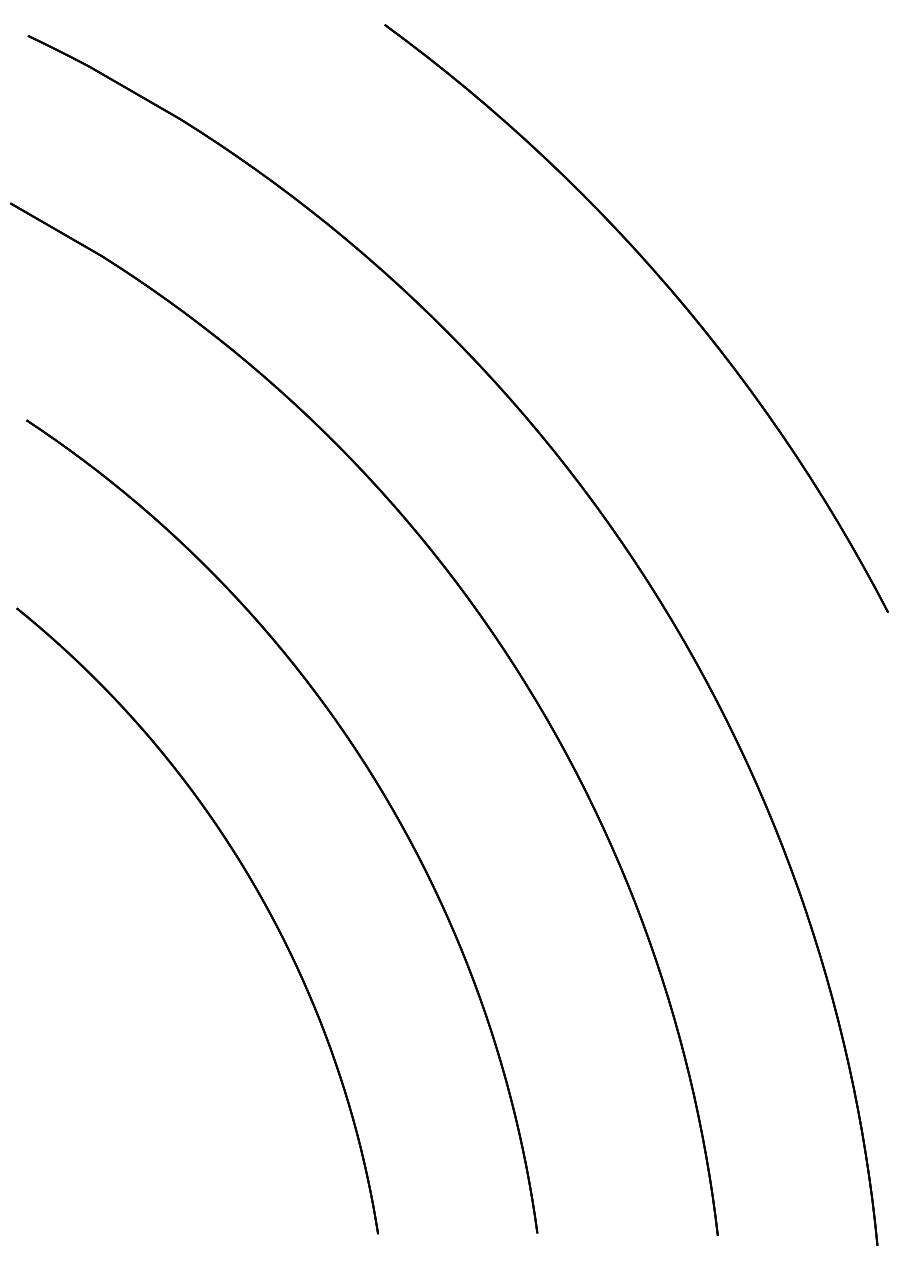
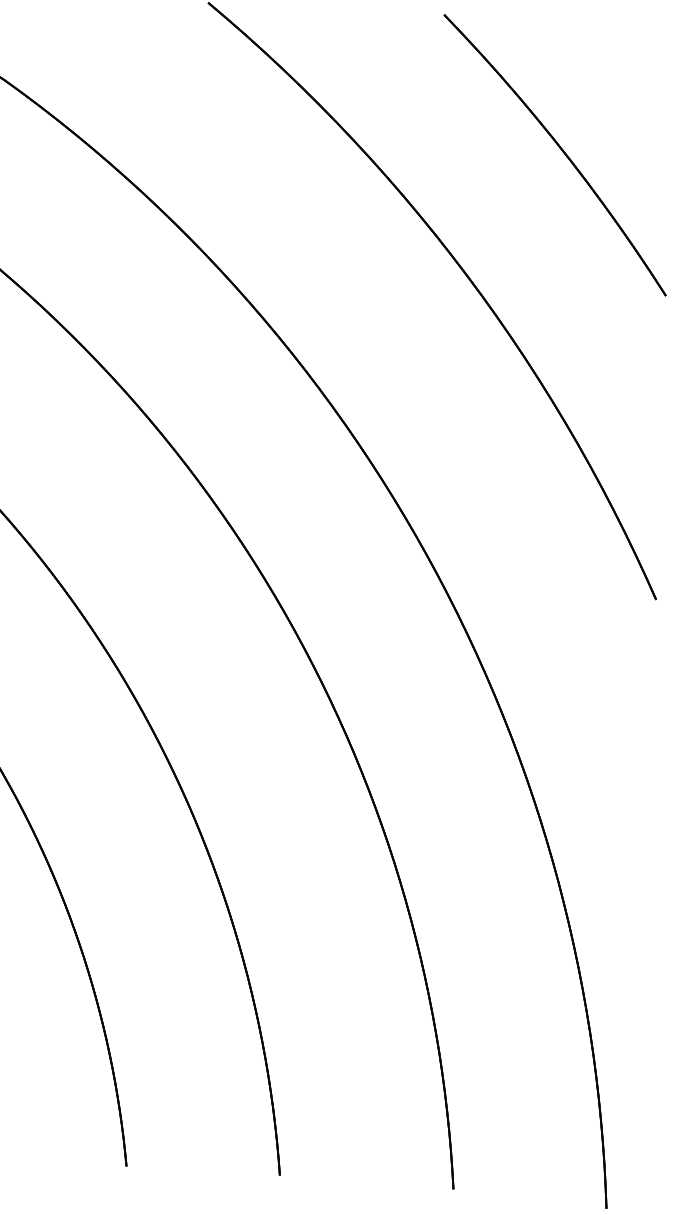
part: (758, 152) -> (560, 148), added

